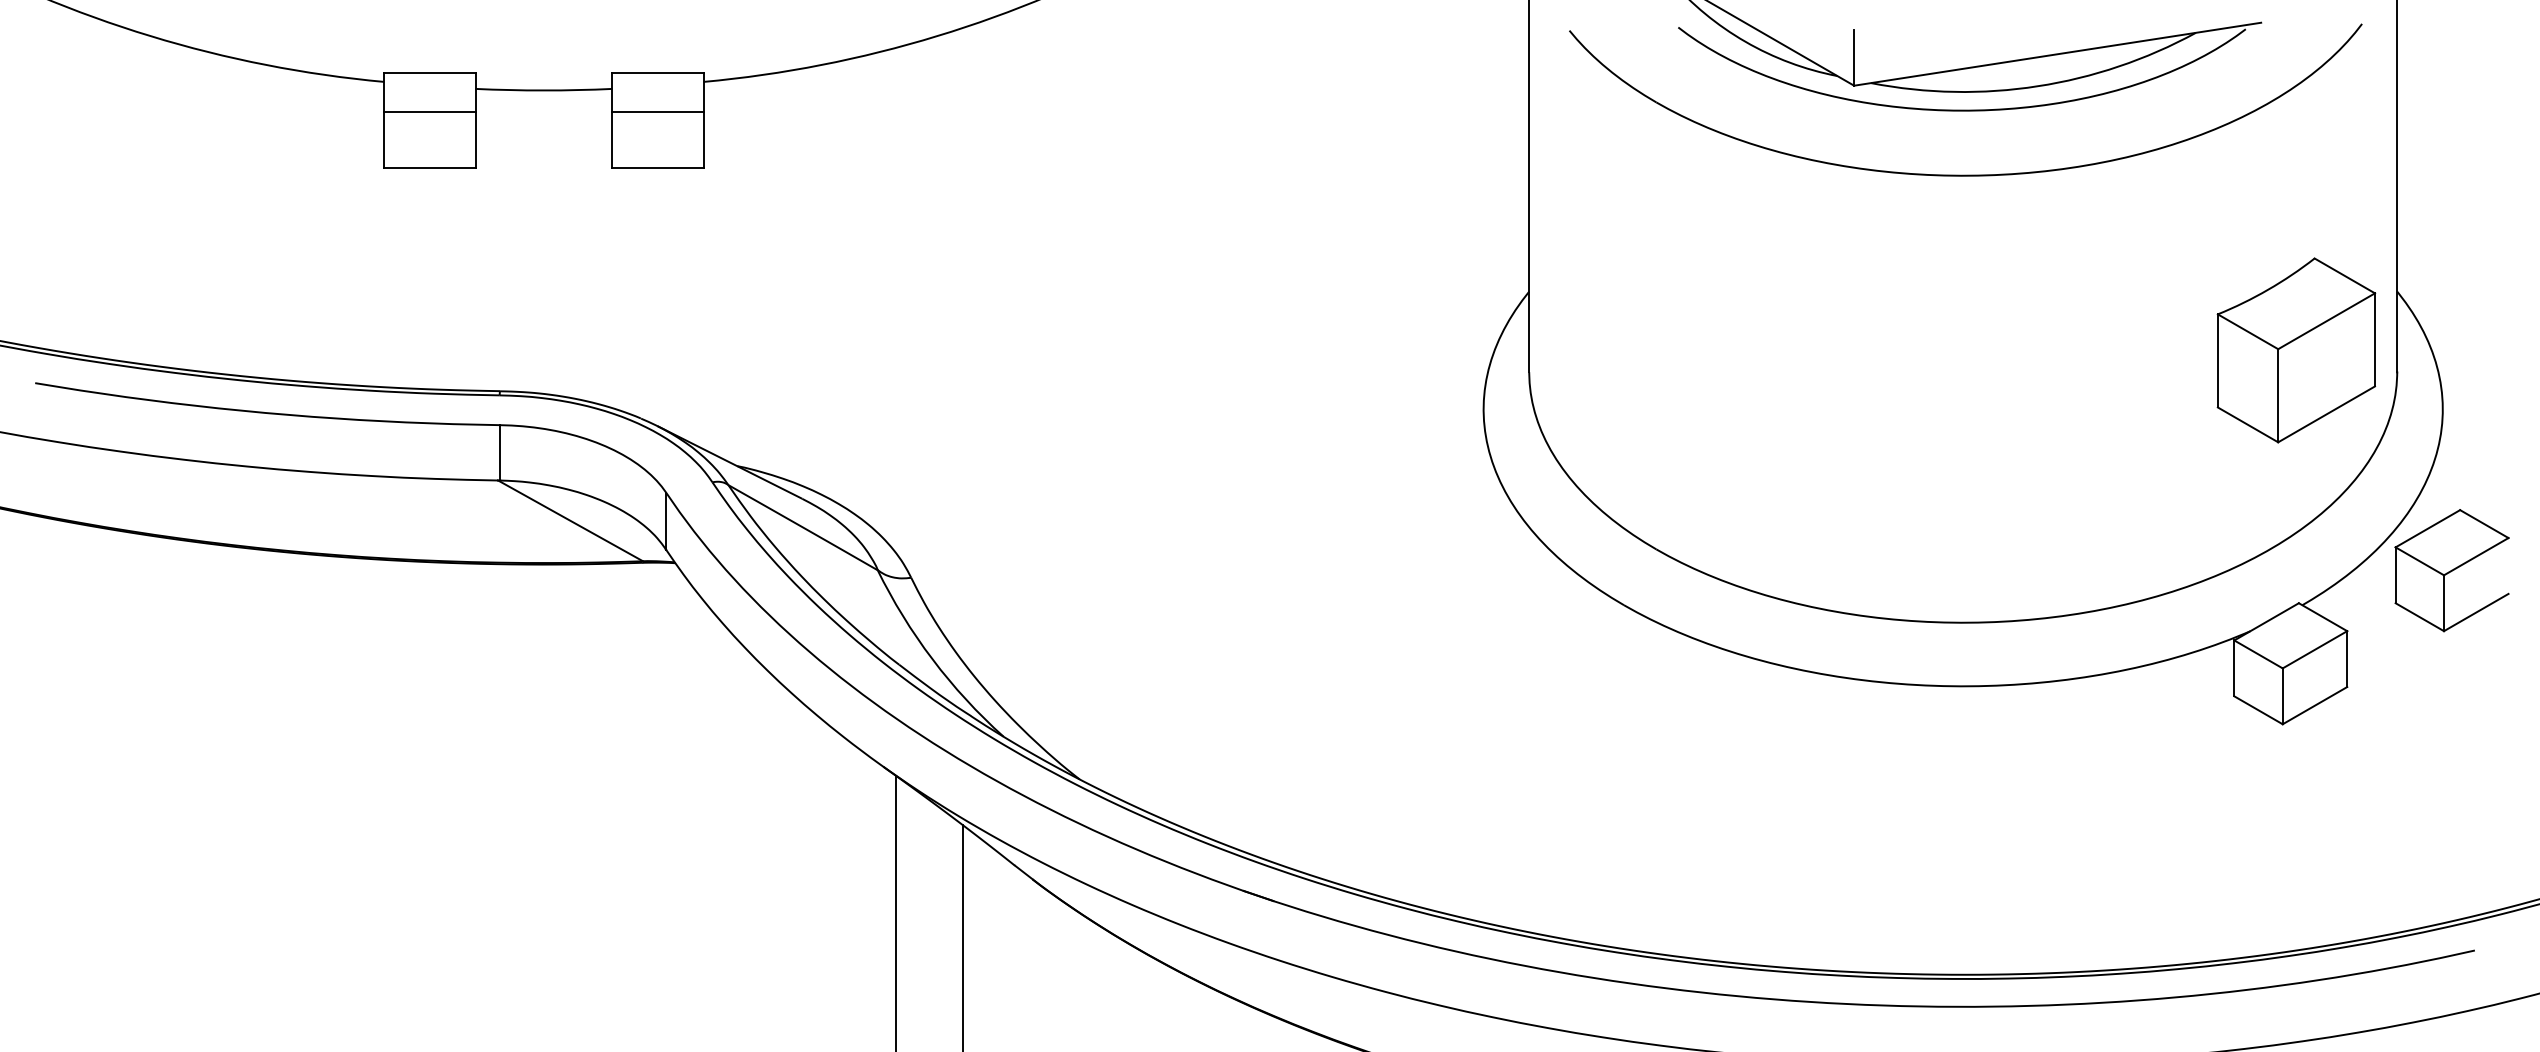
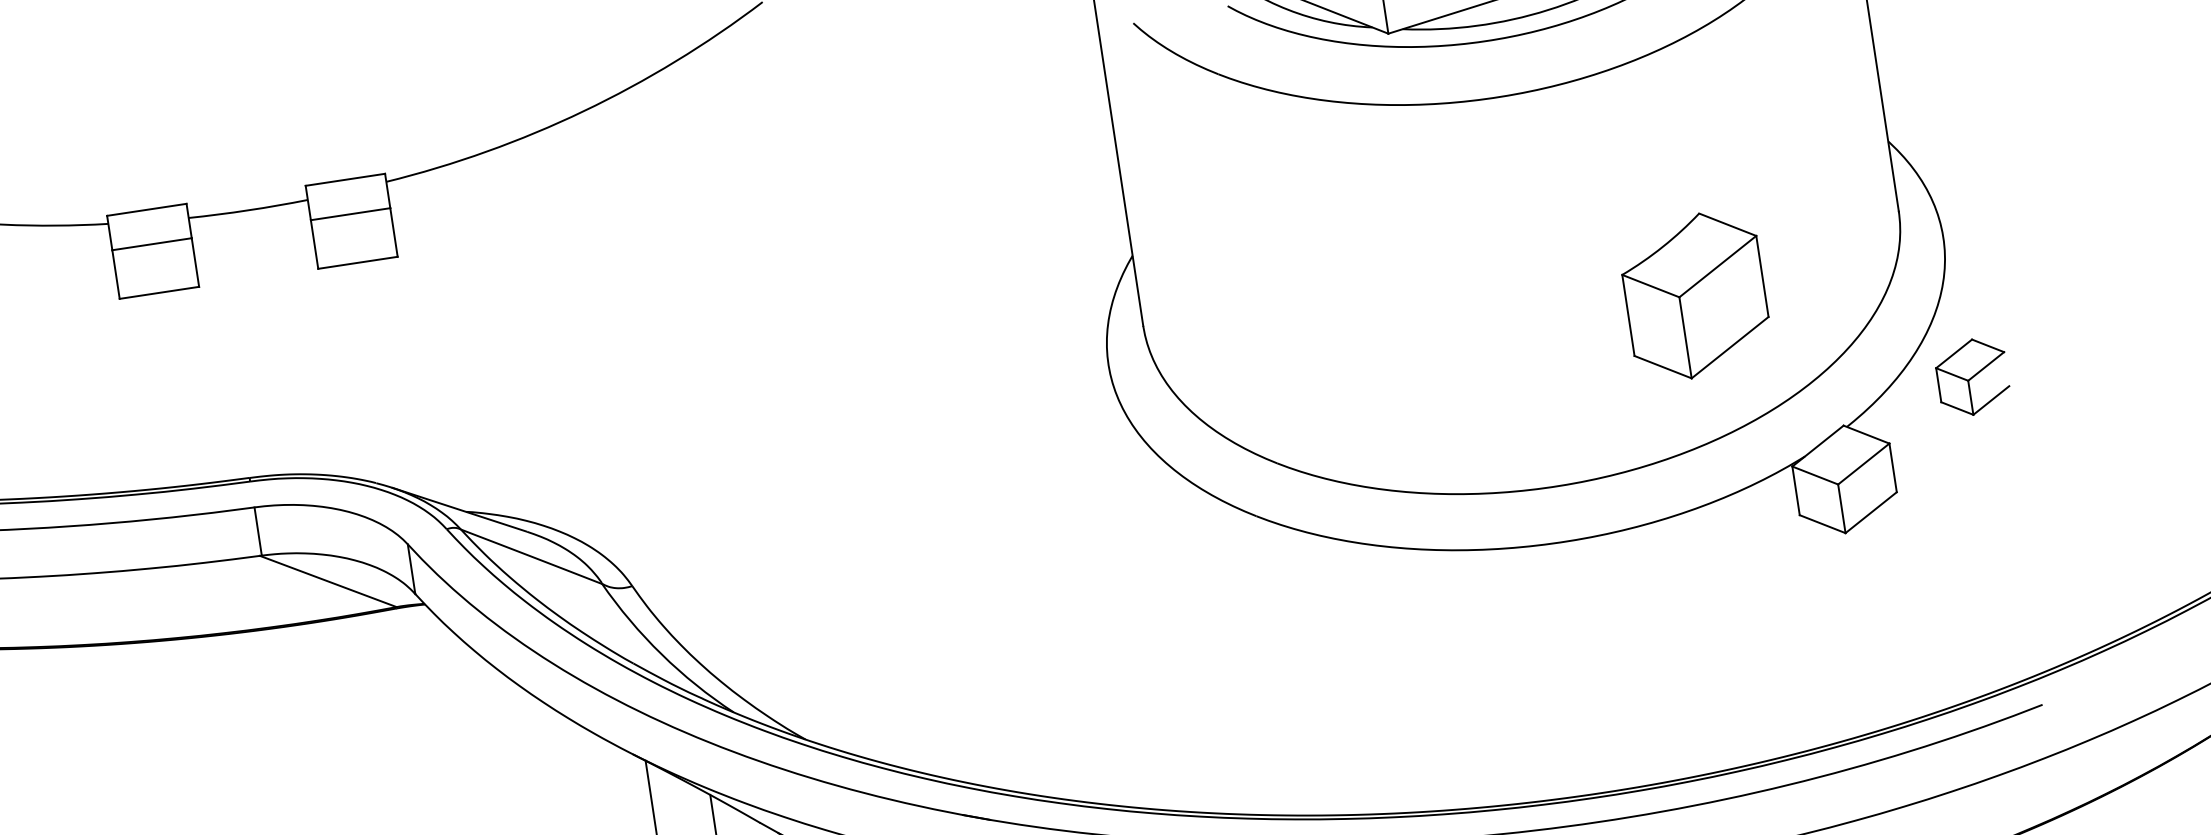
part: (2296, 350) -> (1695, 296), moved
part: (2451, 570) -> (1972, 377), size x0.7

